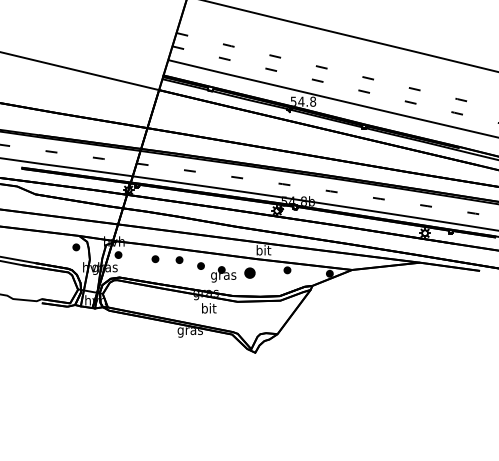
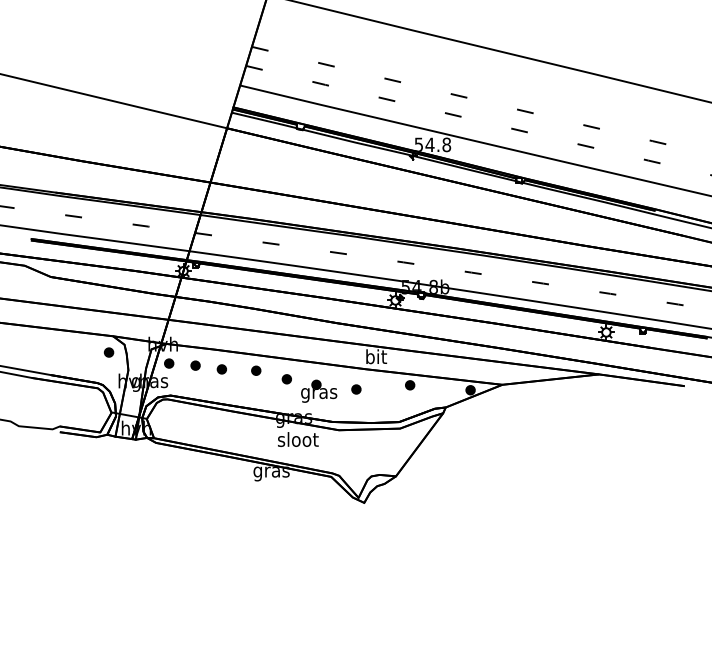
part: (136, 256) -> (194, 365), added
part: (249, 273) -> (356, 389), size x0.62
text: (208, 308) -> (297, 439), bit -> sloot

